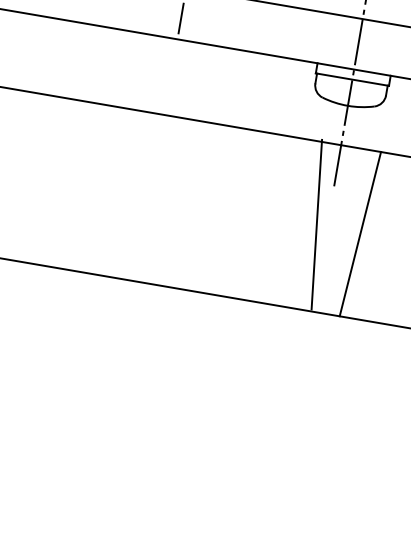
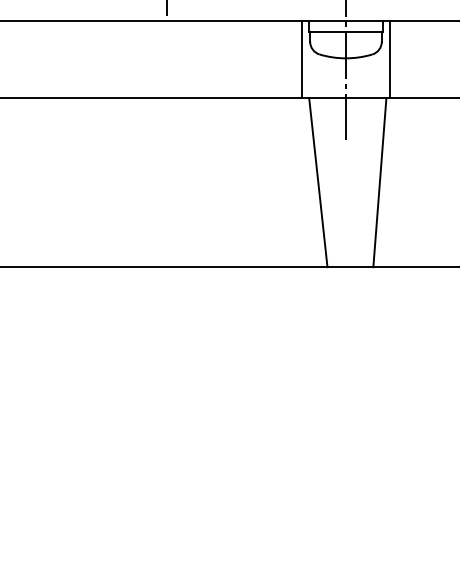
line: (304, 99) -> (302, 59), added
line: (390, 114) -> (389, 59), added
line: (317, 224) -> (318, 182), moved

